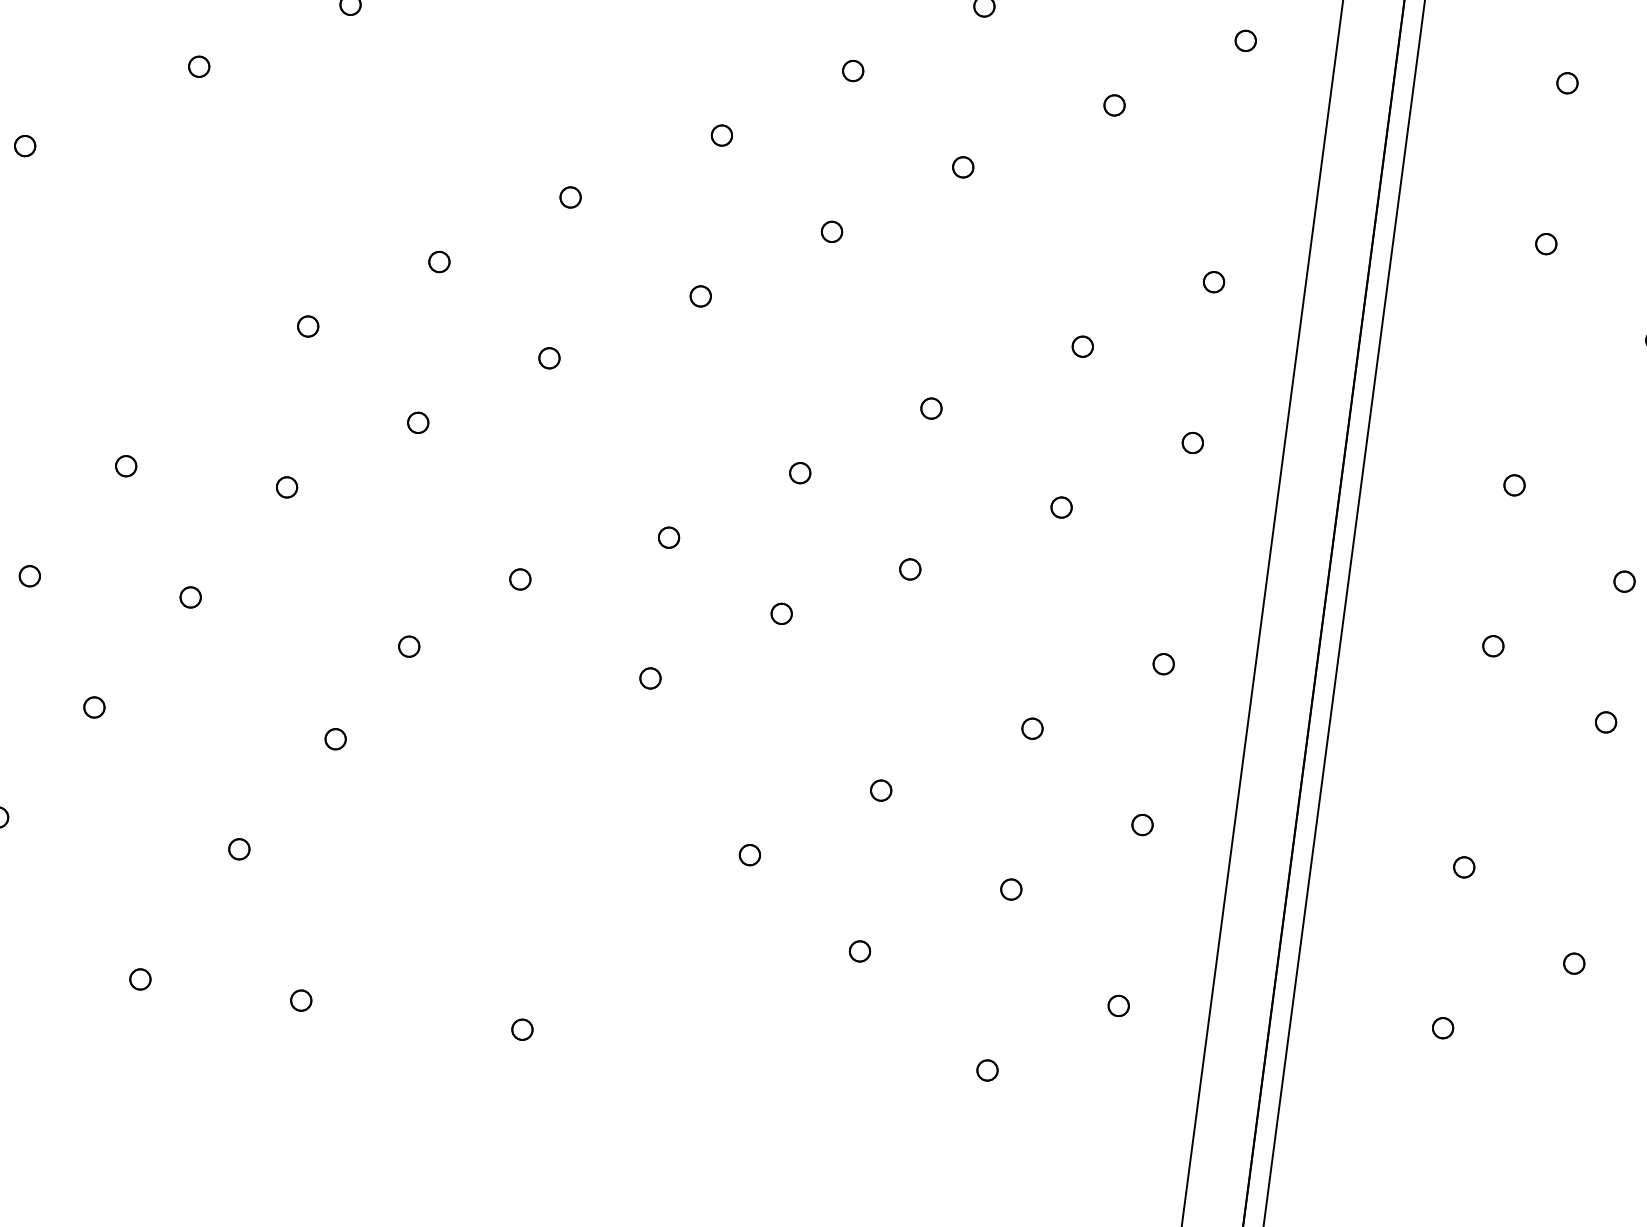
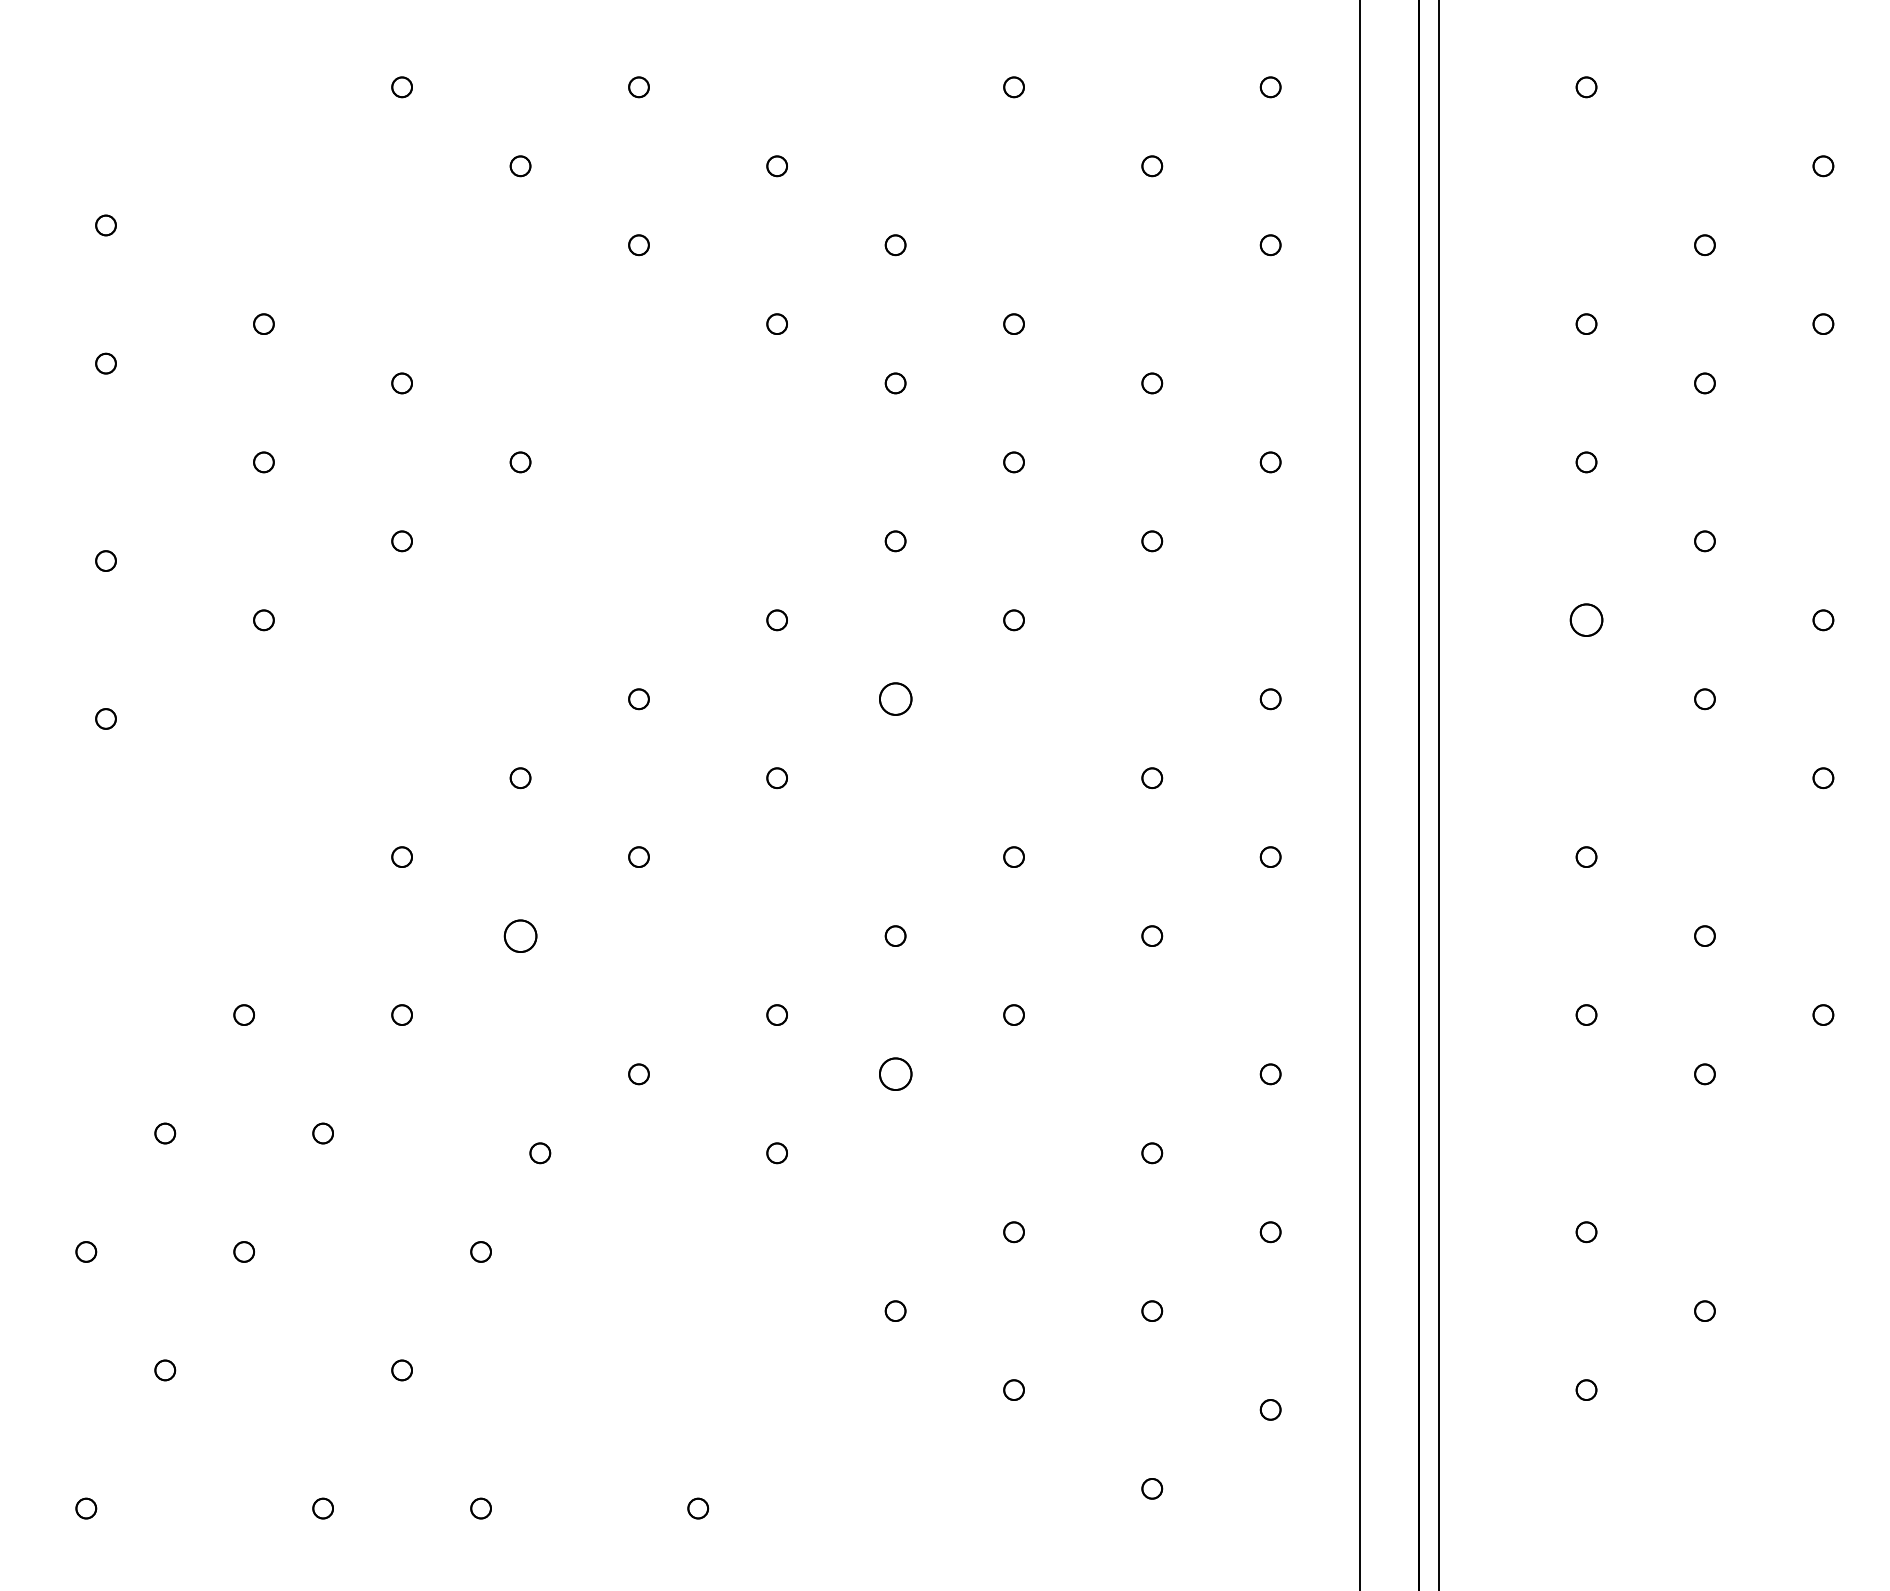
part: (831, 232) -> (895, 699), size x1.6
part: (1546, 244) -> (1586, 620), size x1.6
part: (418, 422) -> (520, 935), size x1.6
part: (781, 614) -> (895, 1074), size x1.6

